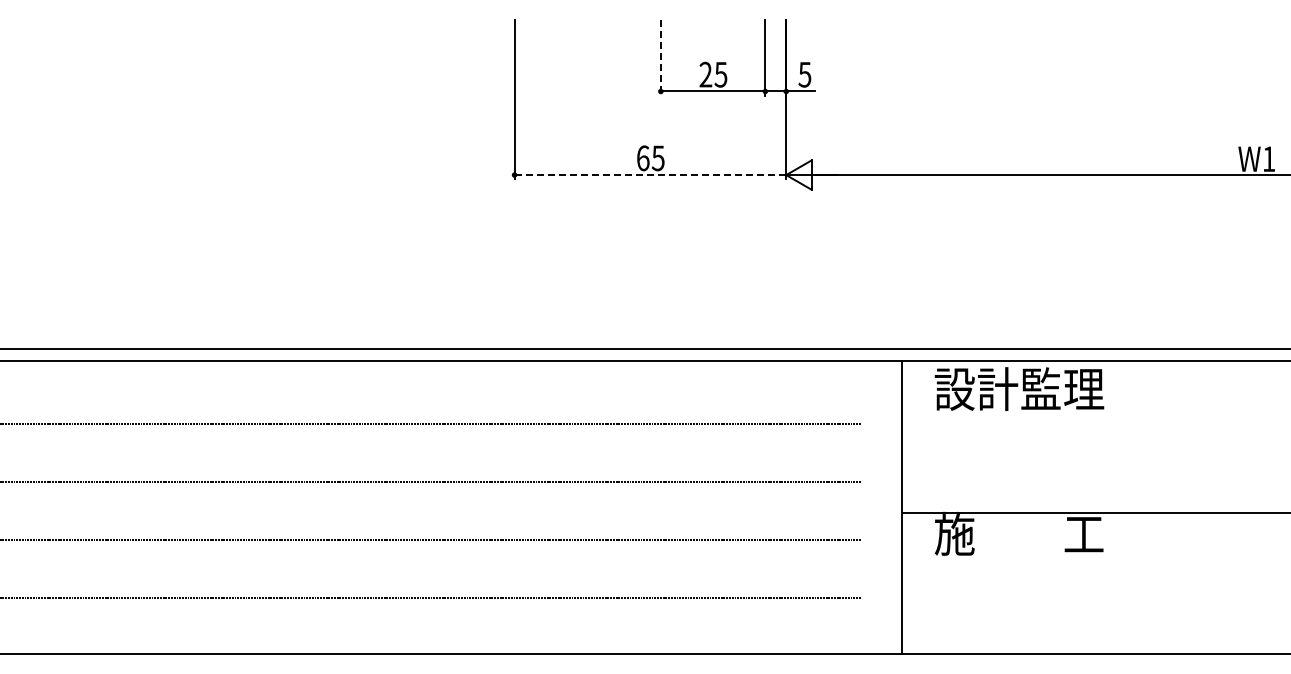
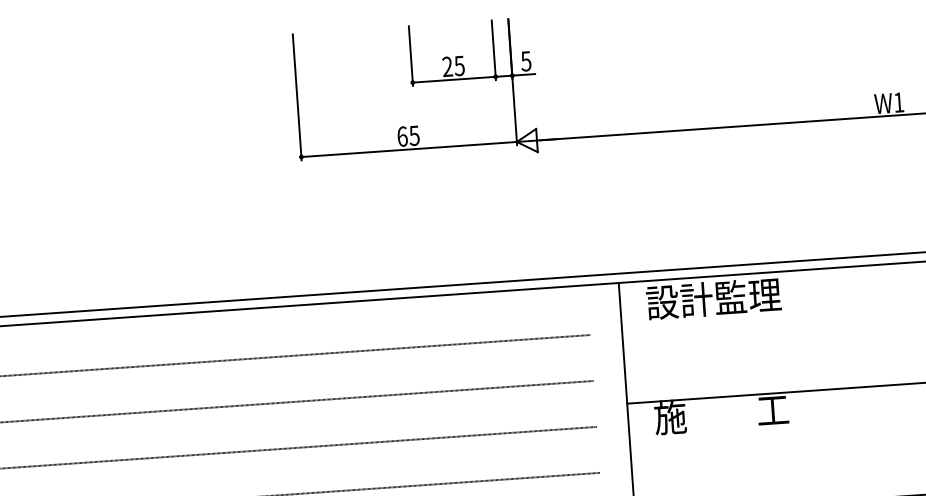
line: (660, 58) -> (410, 56), dashed -> solid
line: (650, 175) -> (409, 149), dashed -> solid

